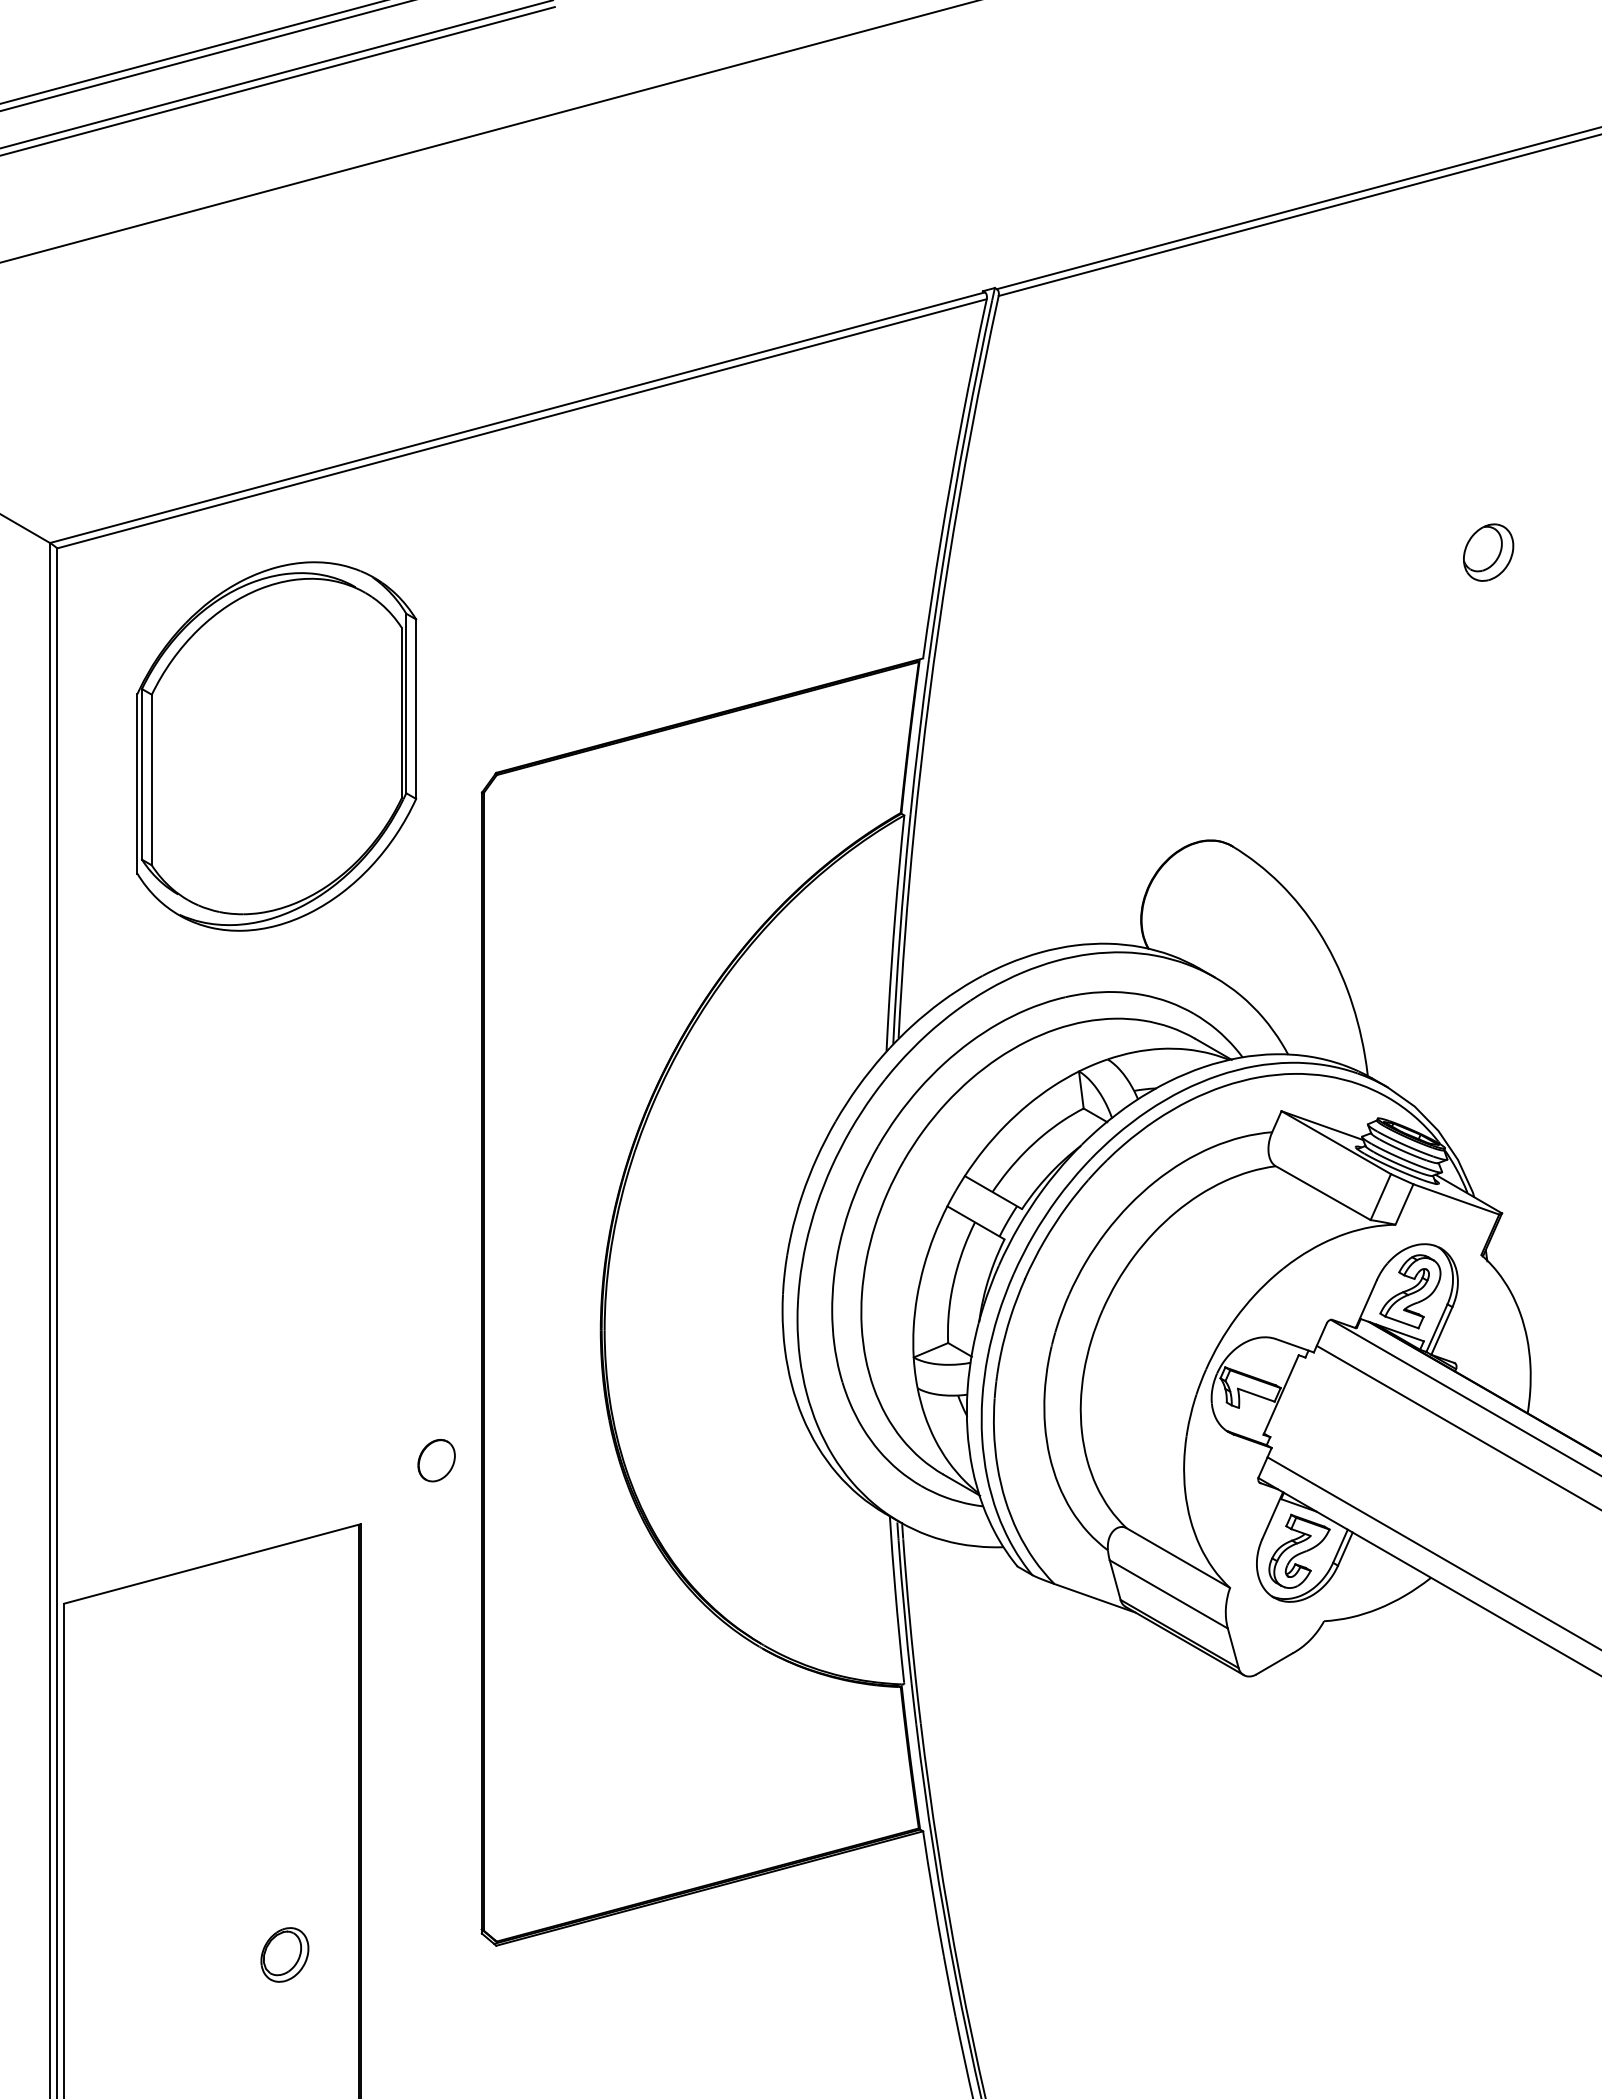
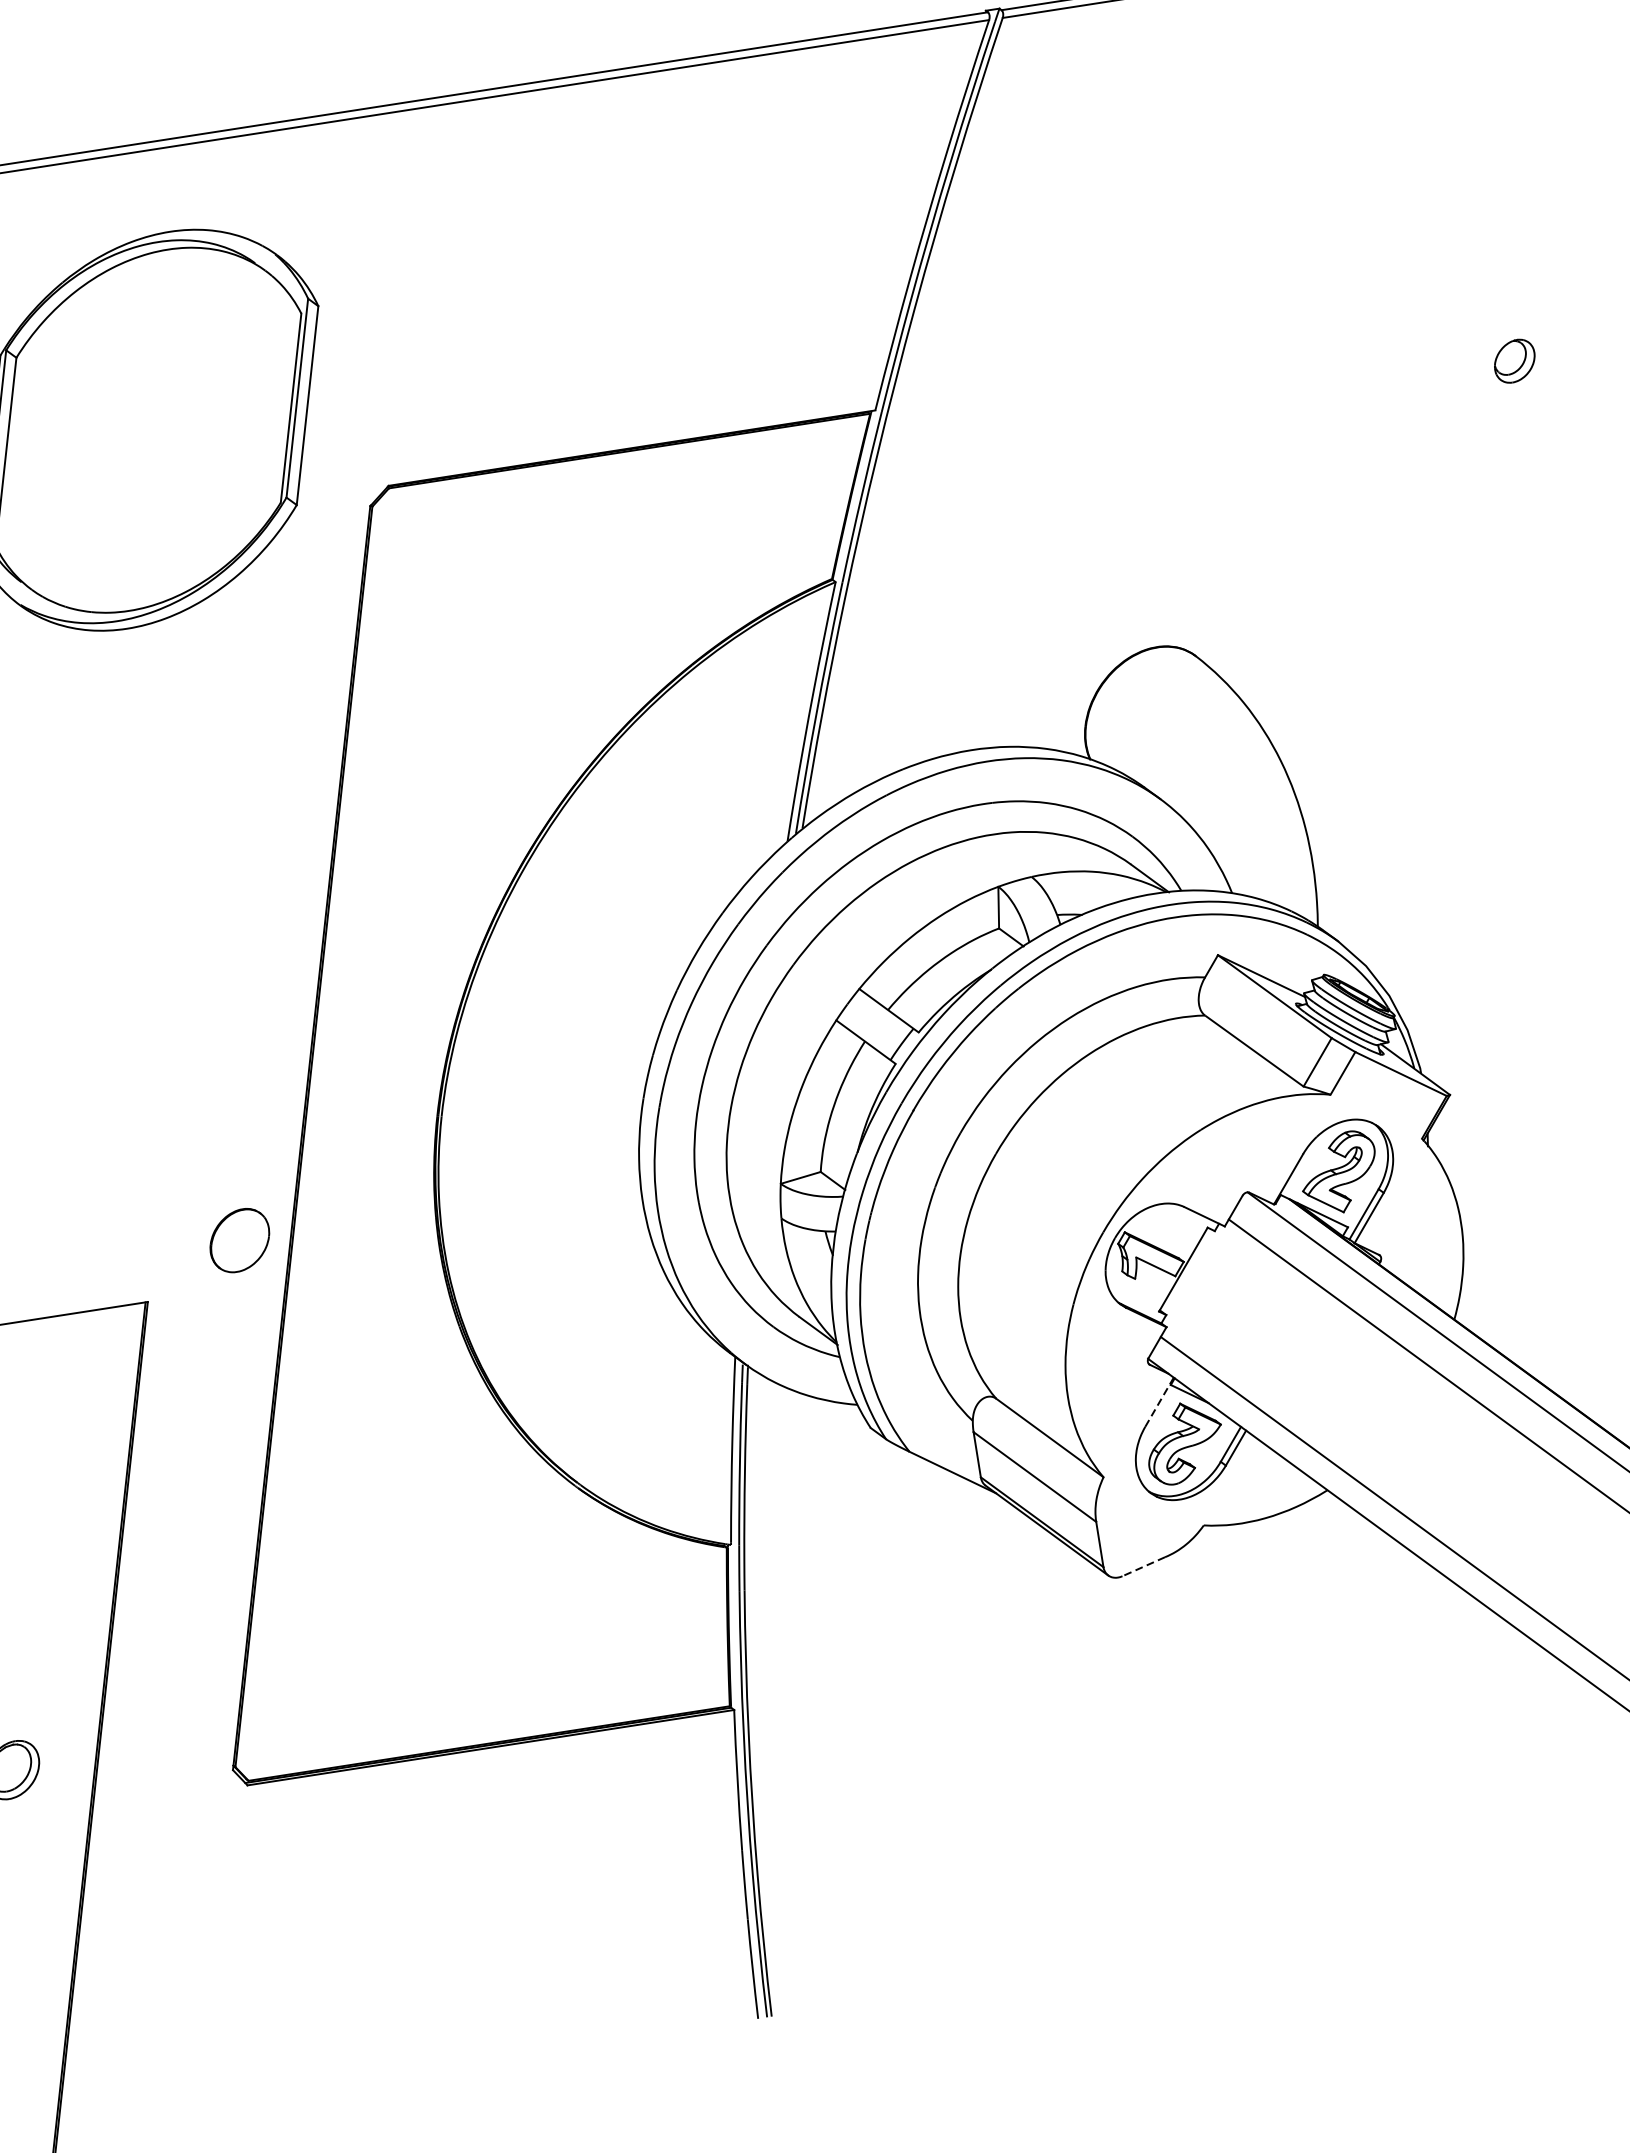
part: (1488, 552) -> (1514, 361), size x0.7
part: (436, 1460) -> (239, 1240), size x1.4
line: (1272, 1515) -> (1159, 1402), solid -> dashed
line: (1274, 1663) -> (1143, 1566), solid -> dashed

